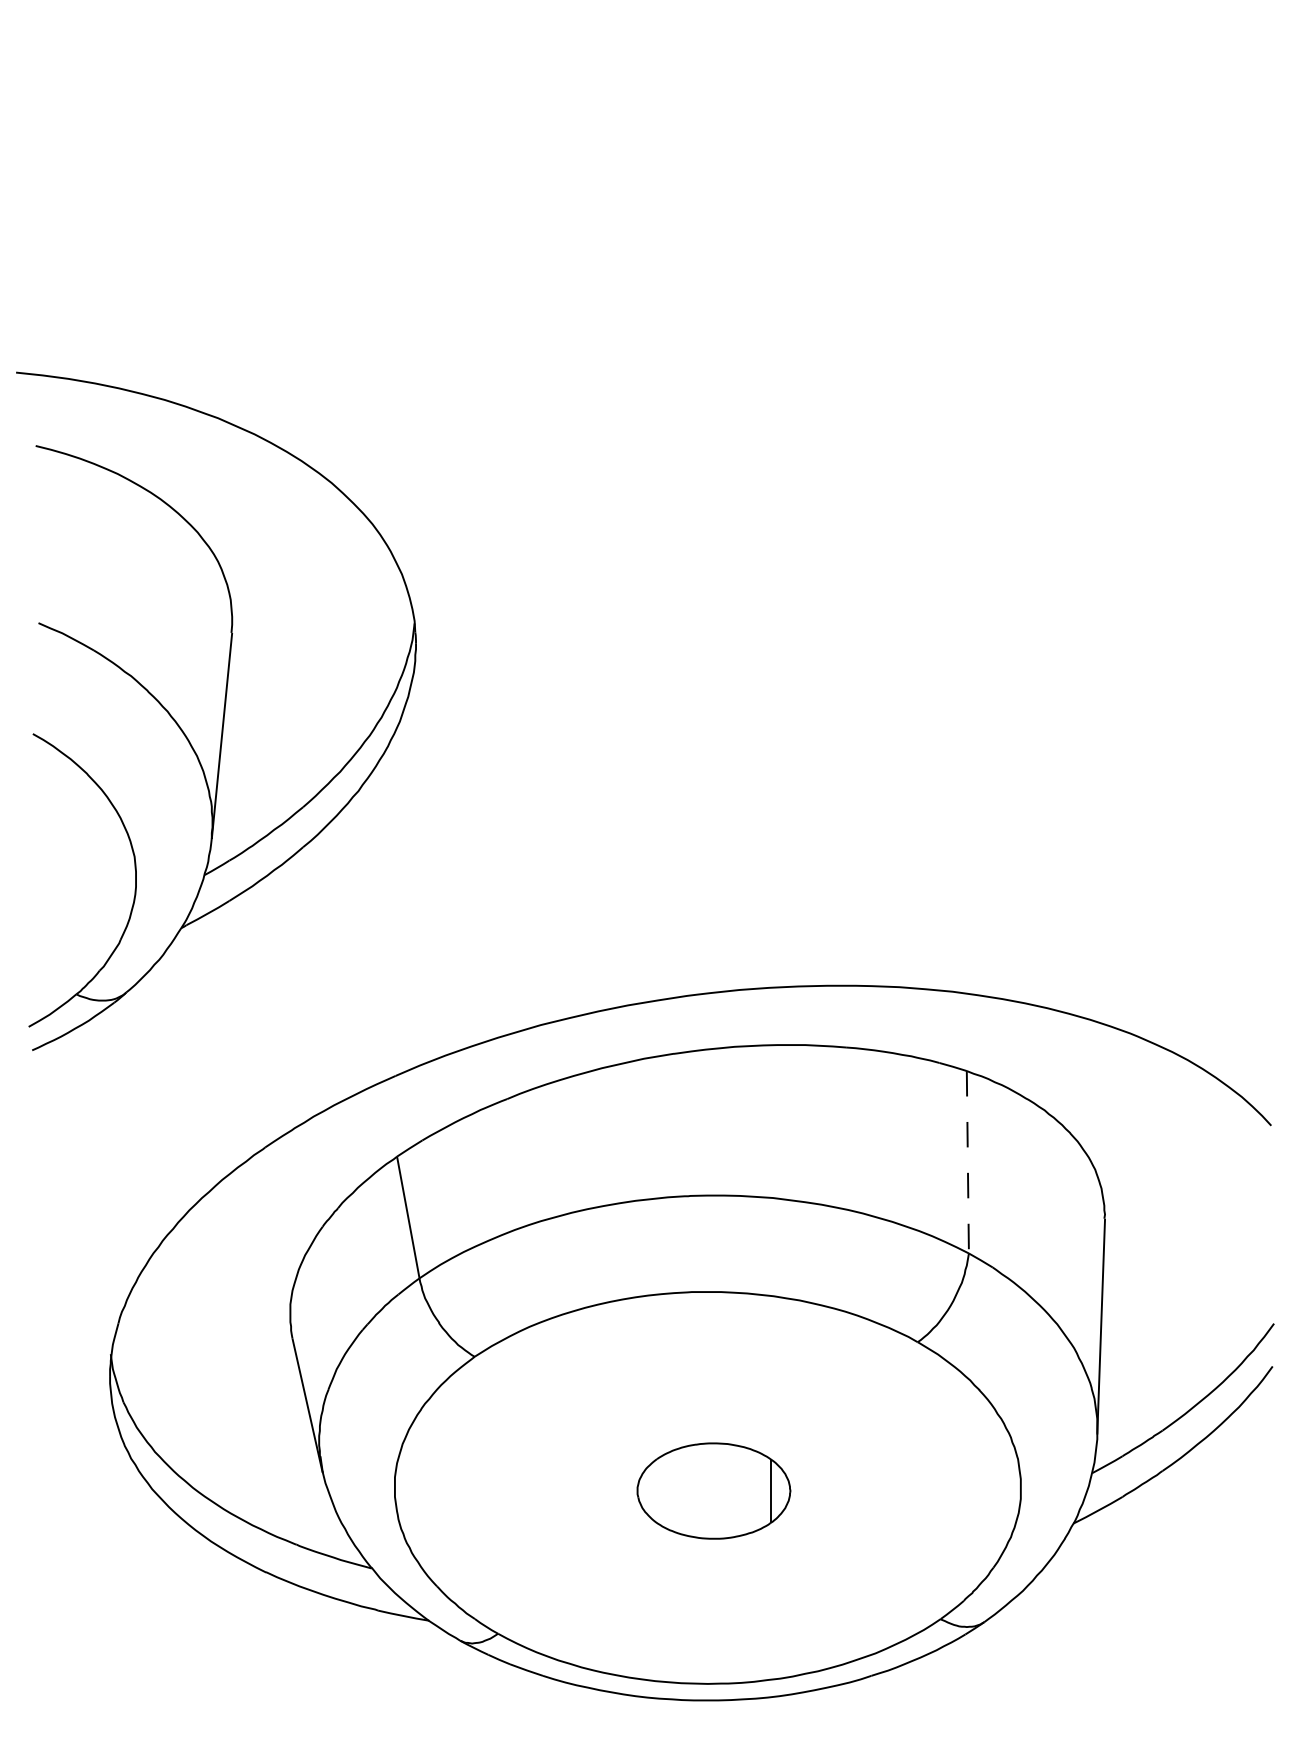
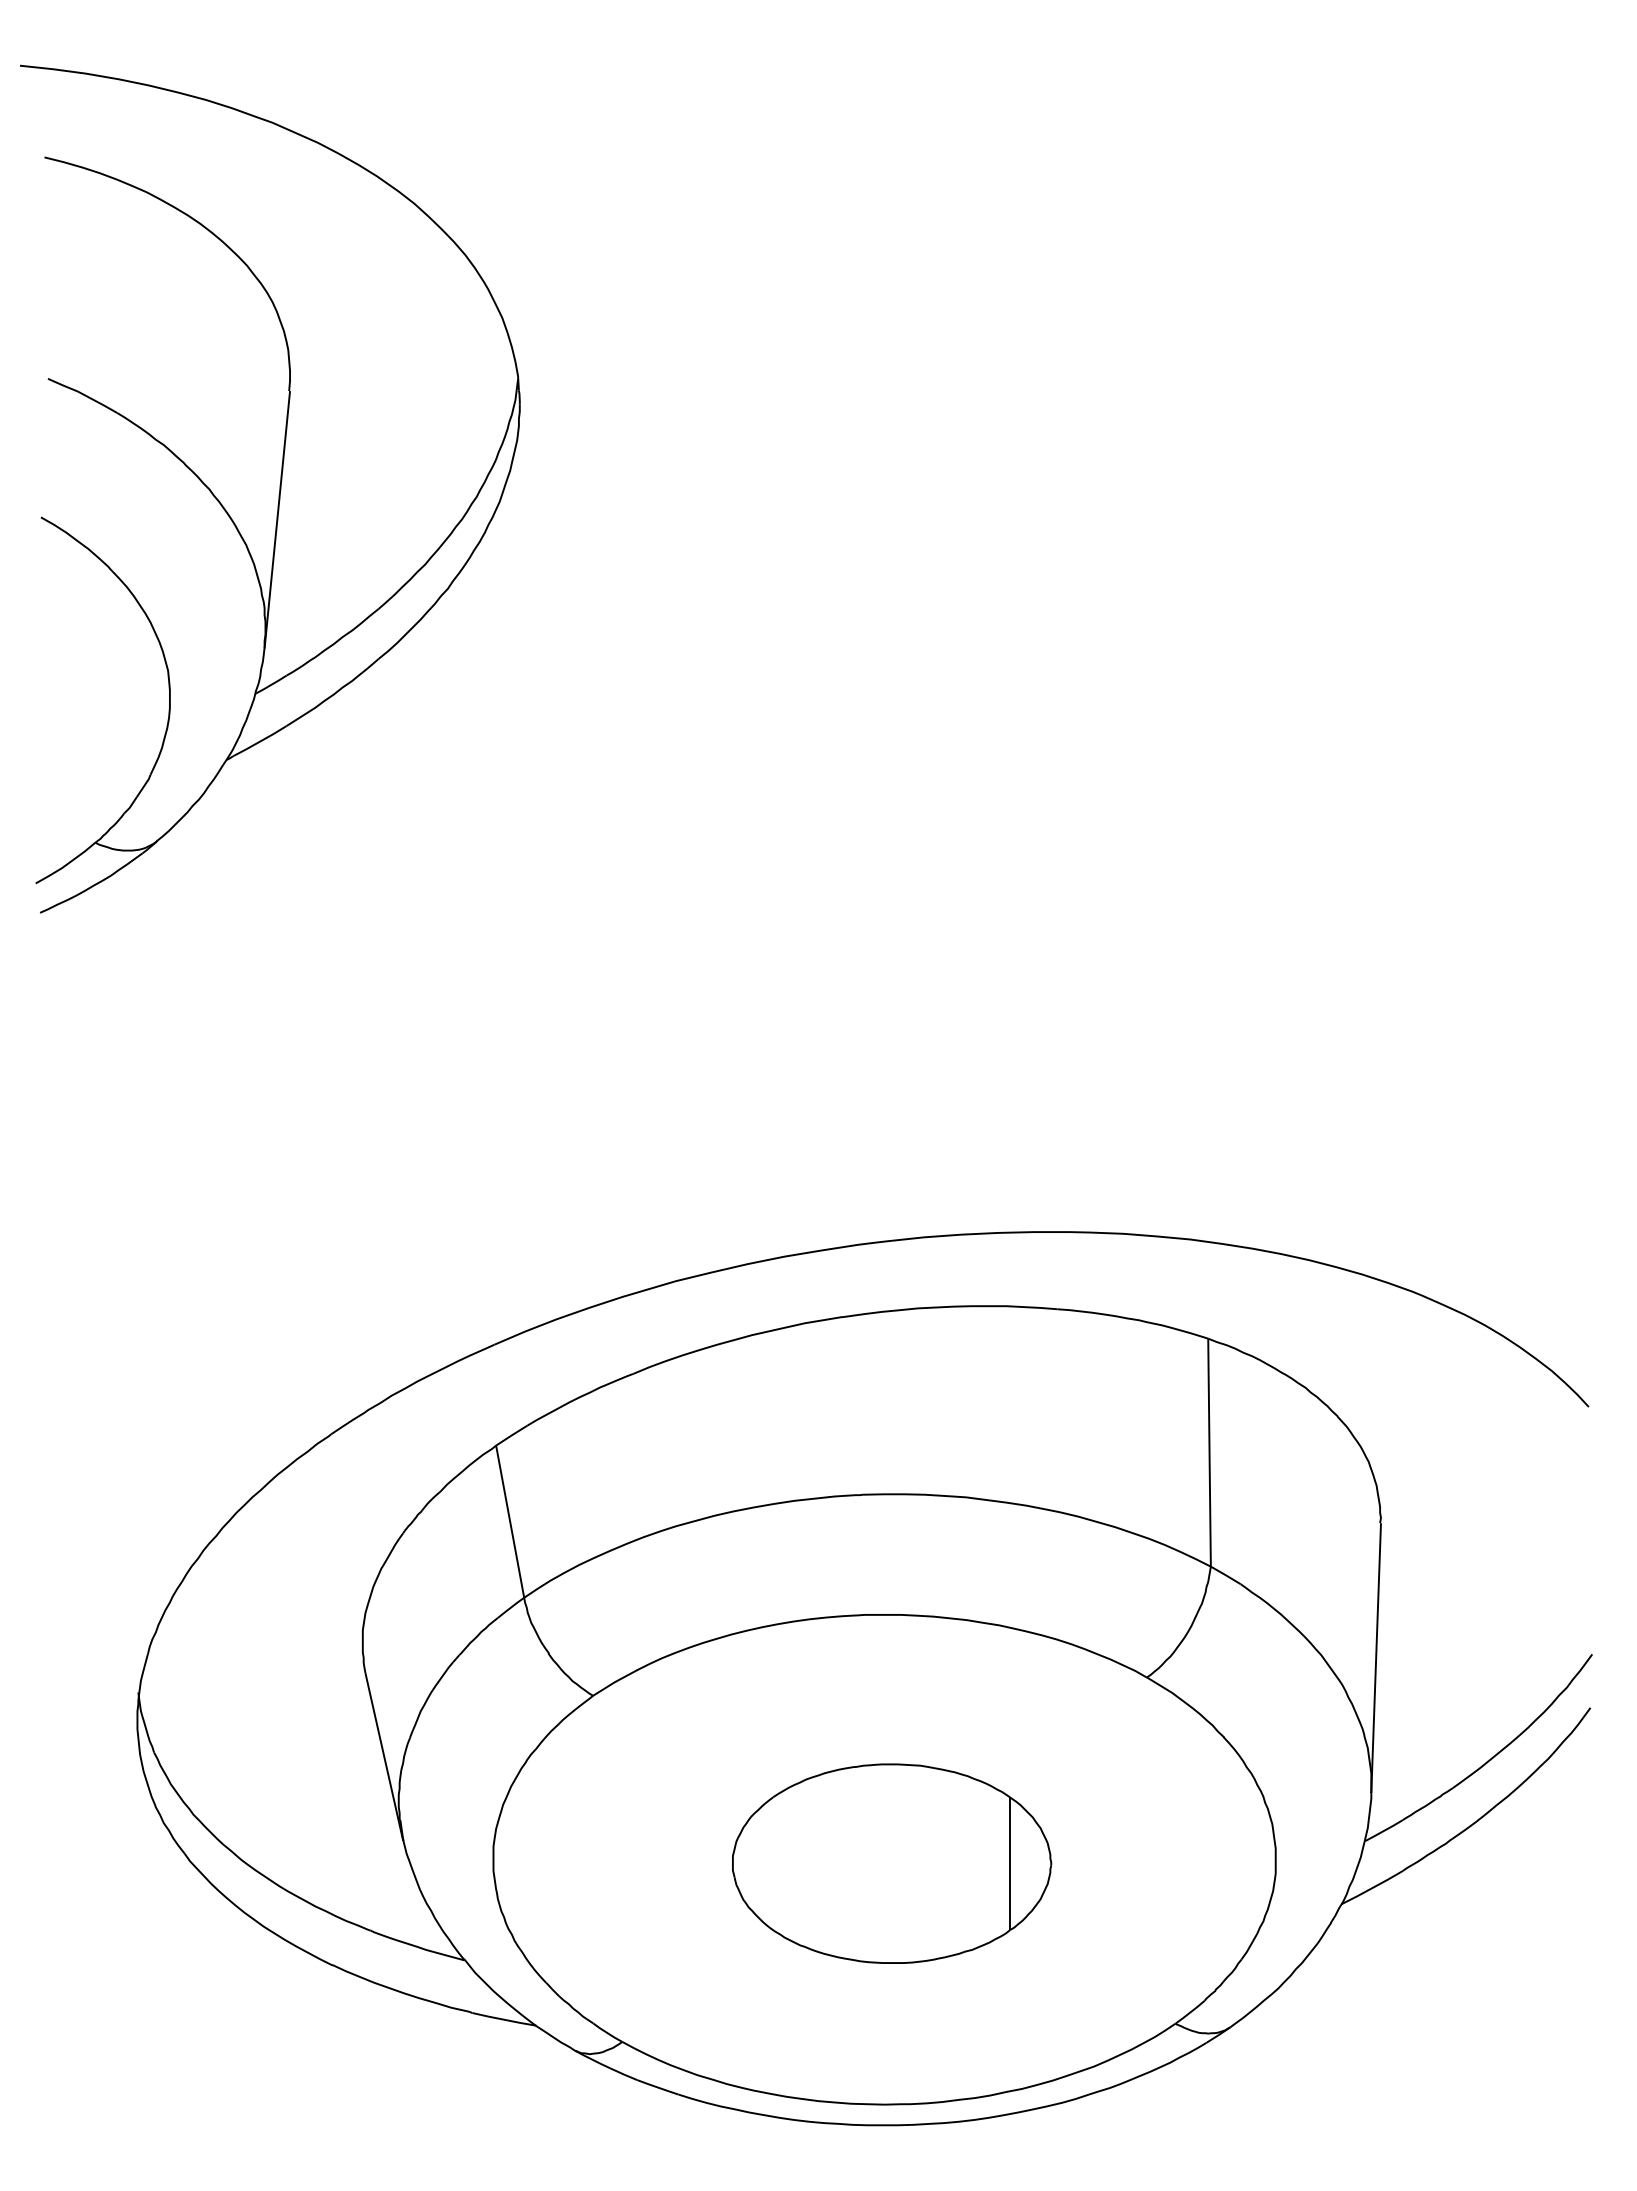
part: (223, 710) -> (279, 488), moved
line: (967, 1162) -> (1209, 1453), dashed -> solid
part: (714, 1490) -> (892, 1863), size x1.67

